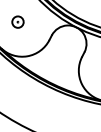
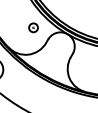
part: (17, 21) -> (33, 27), moved

